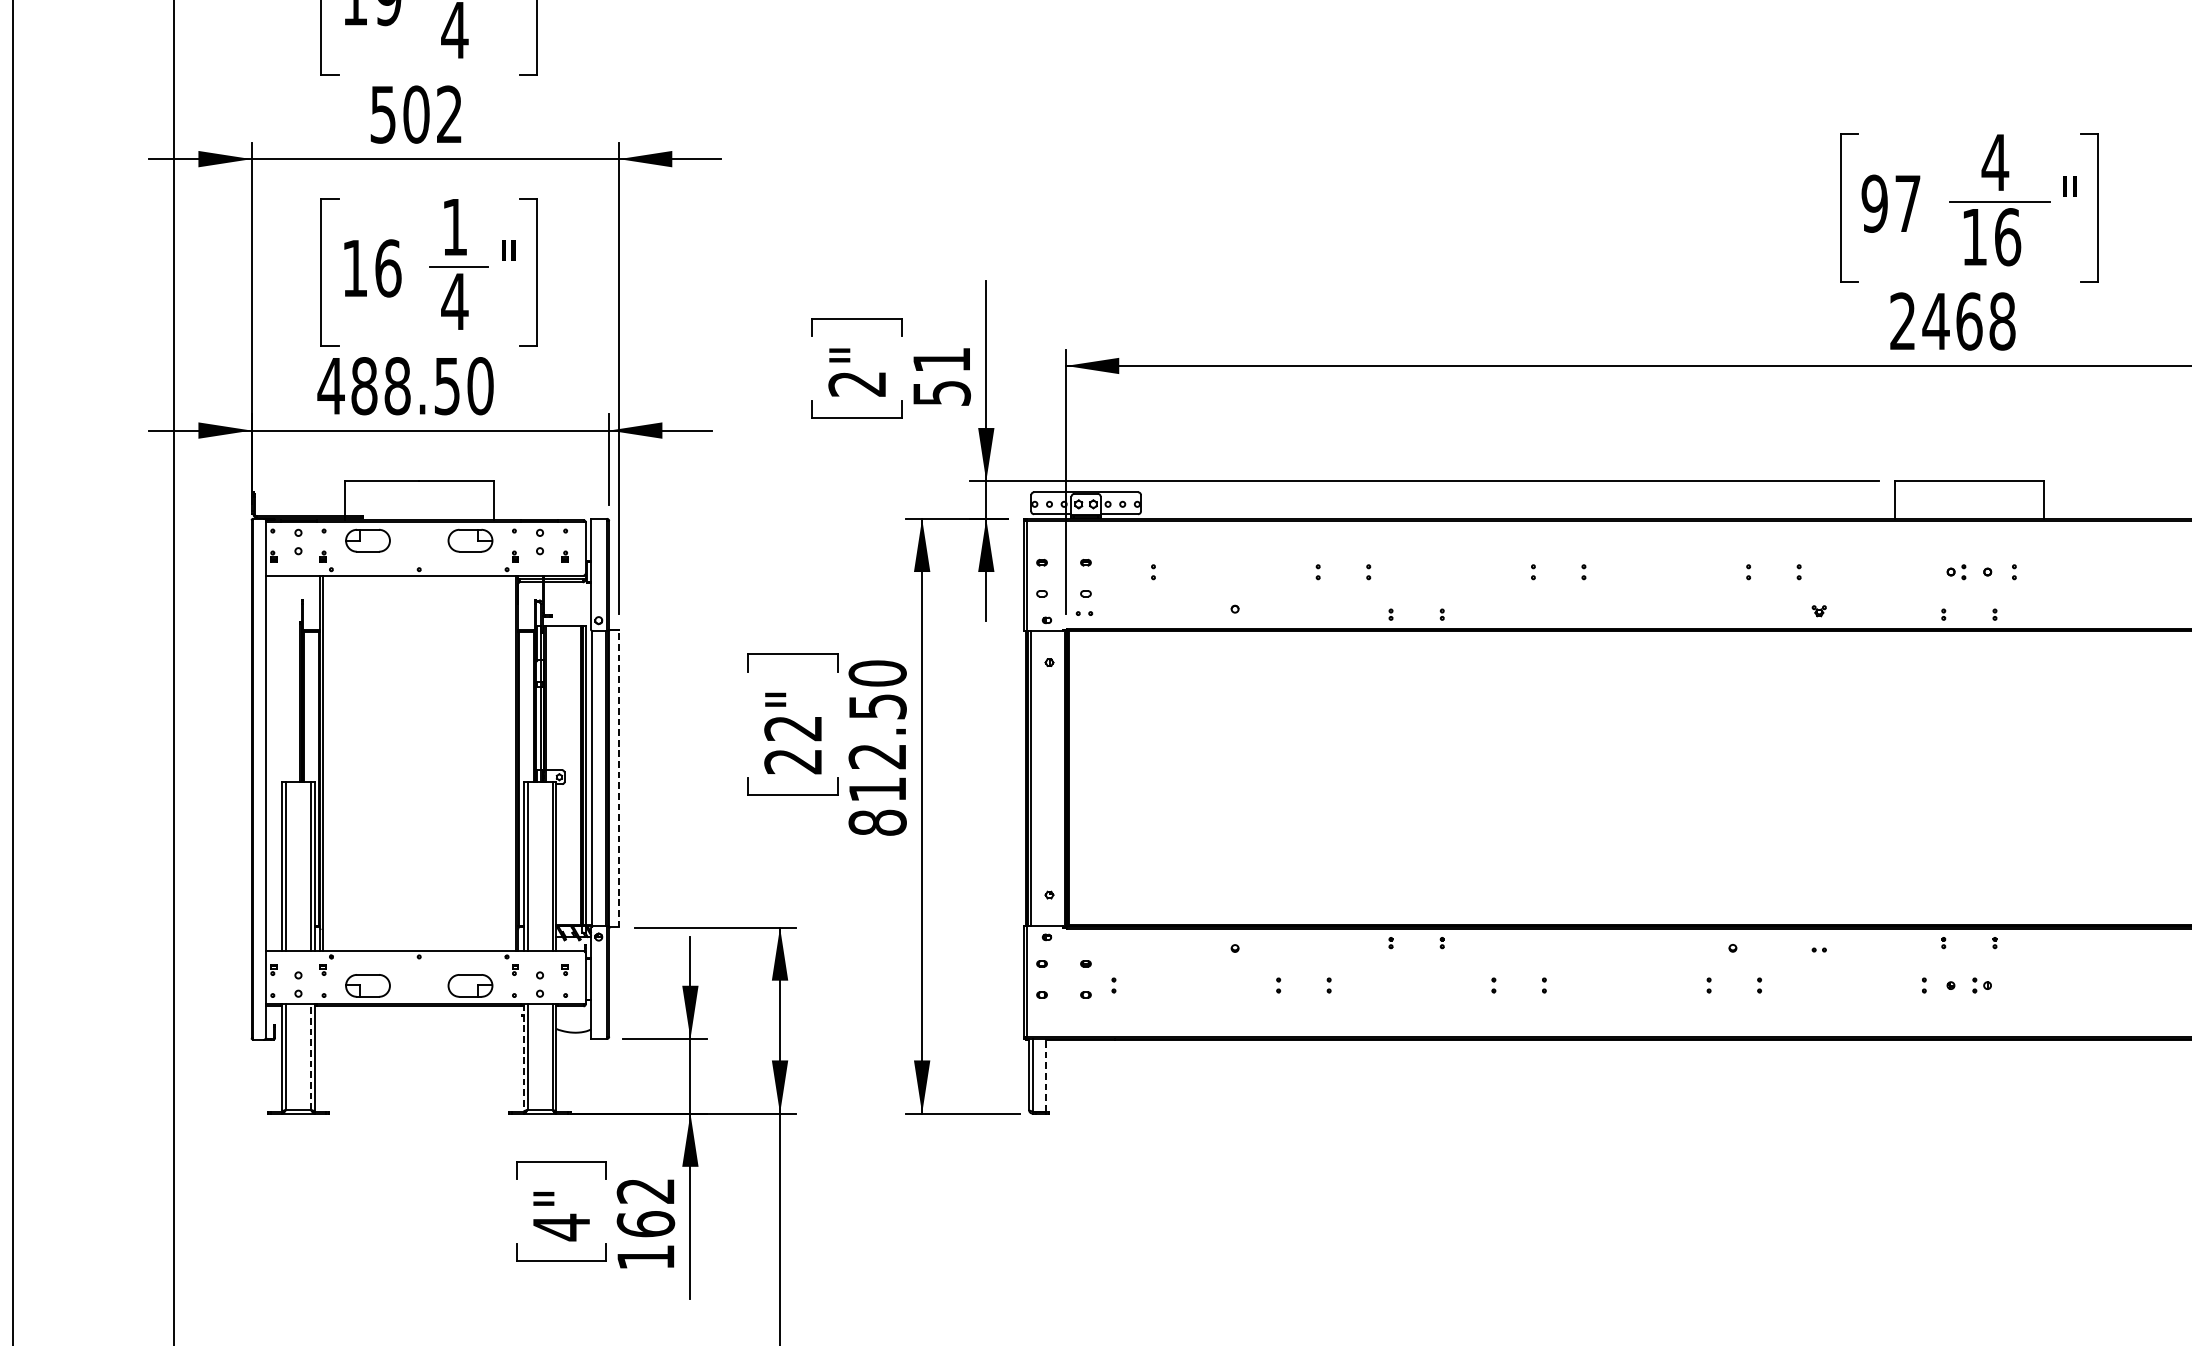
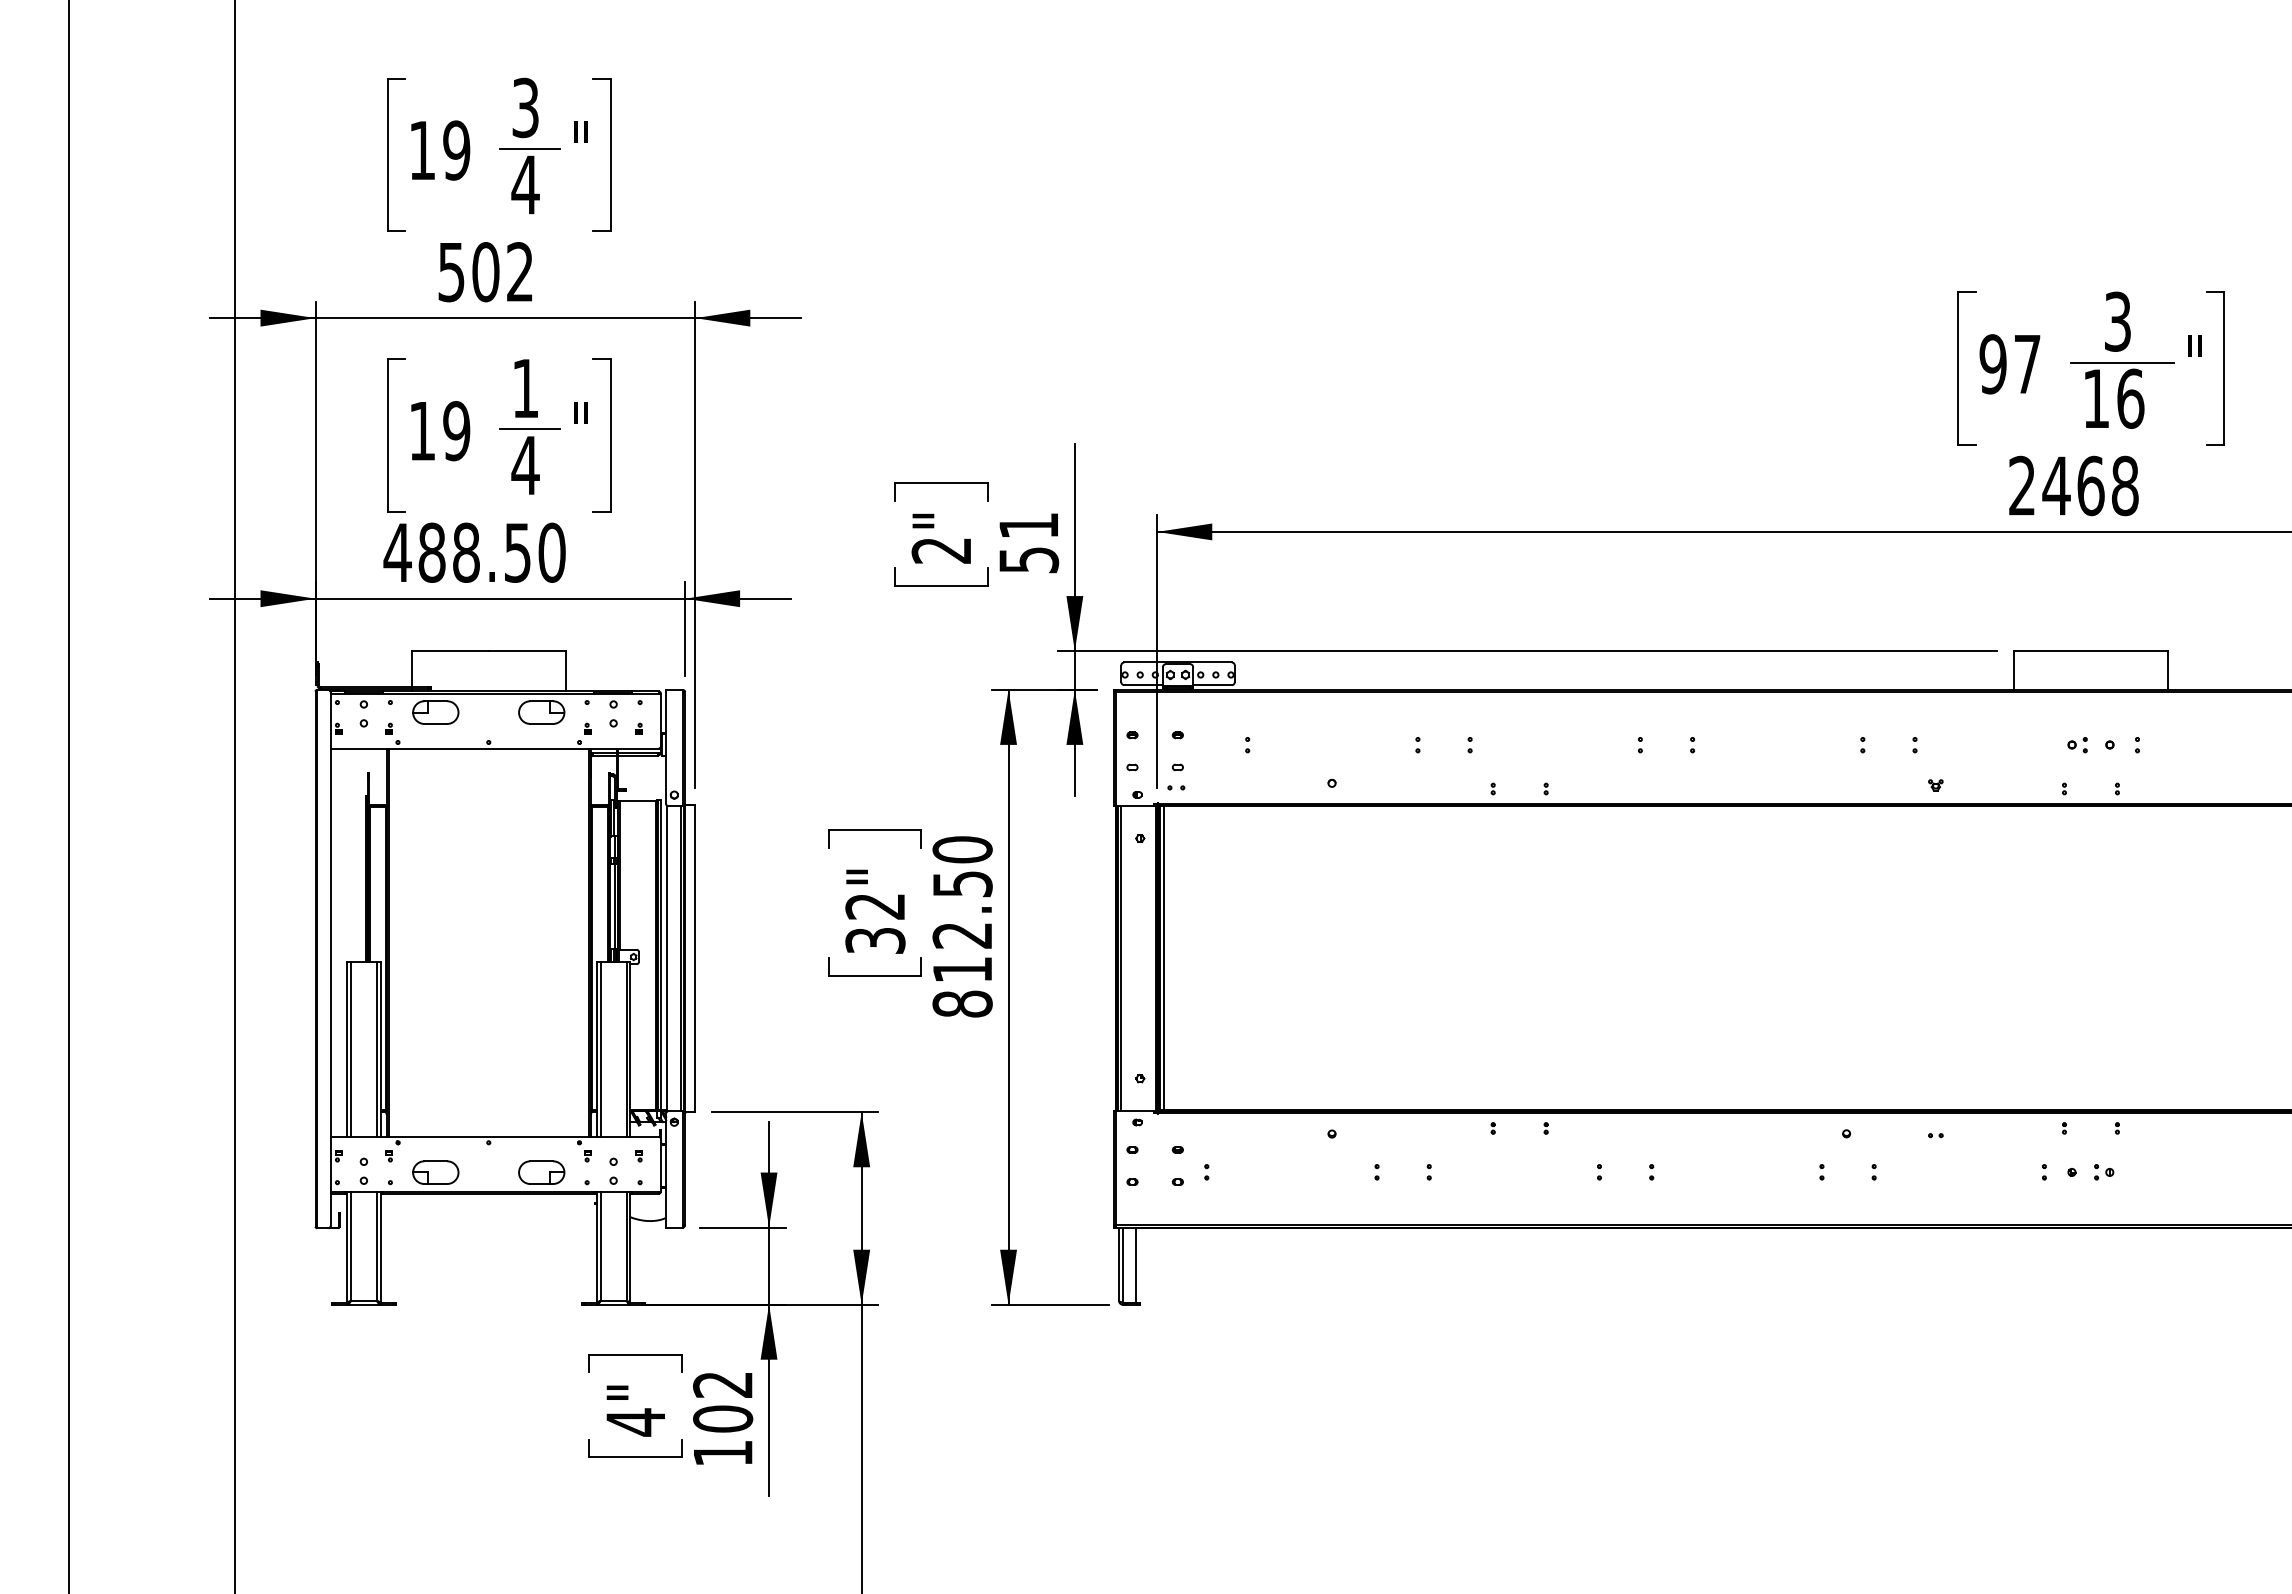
text: (1995, 162) -> (2117, 321), 4 -> 3
text: (388, 268) -> (456, 431), 16 -> 19
text: (793, 761) -> (875, 940), 22" -> 32"
line: (619, 778) -> (695, 958), dashed -> solid
line: (1073, 778) -> (1164, 958), added
line: (310, 1057) -> (376, 1246), dashed -> solid
line: (523, 1058) -> (596, 1247), dashed -> solid
line: (1045, 1075) -> (1136, 1265), dashed -> solid
text: (646, 1223) -> (723, 1418), 162 -> 102

